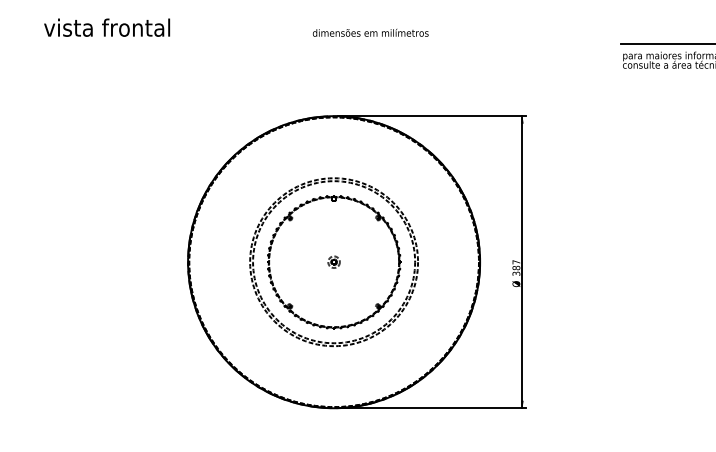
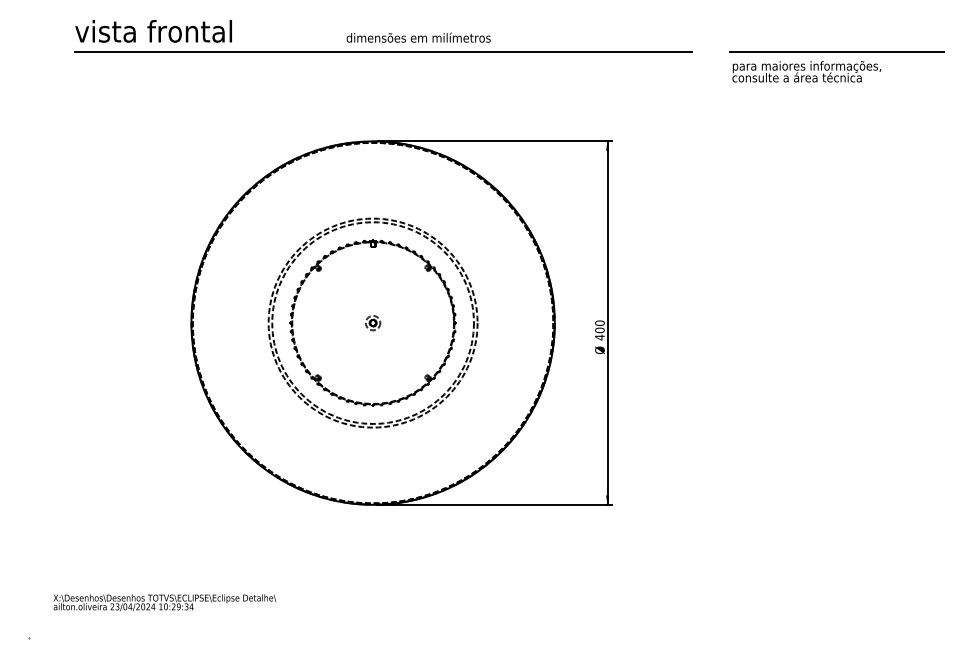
text: (106, 27) -> (153, 31), moved
line: (342, 44) -> (383, 52), added
text: (516, 268) -> (599, 330), 387 -> 400

